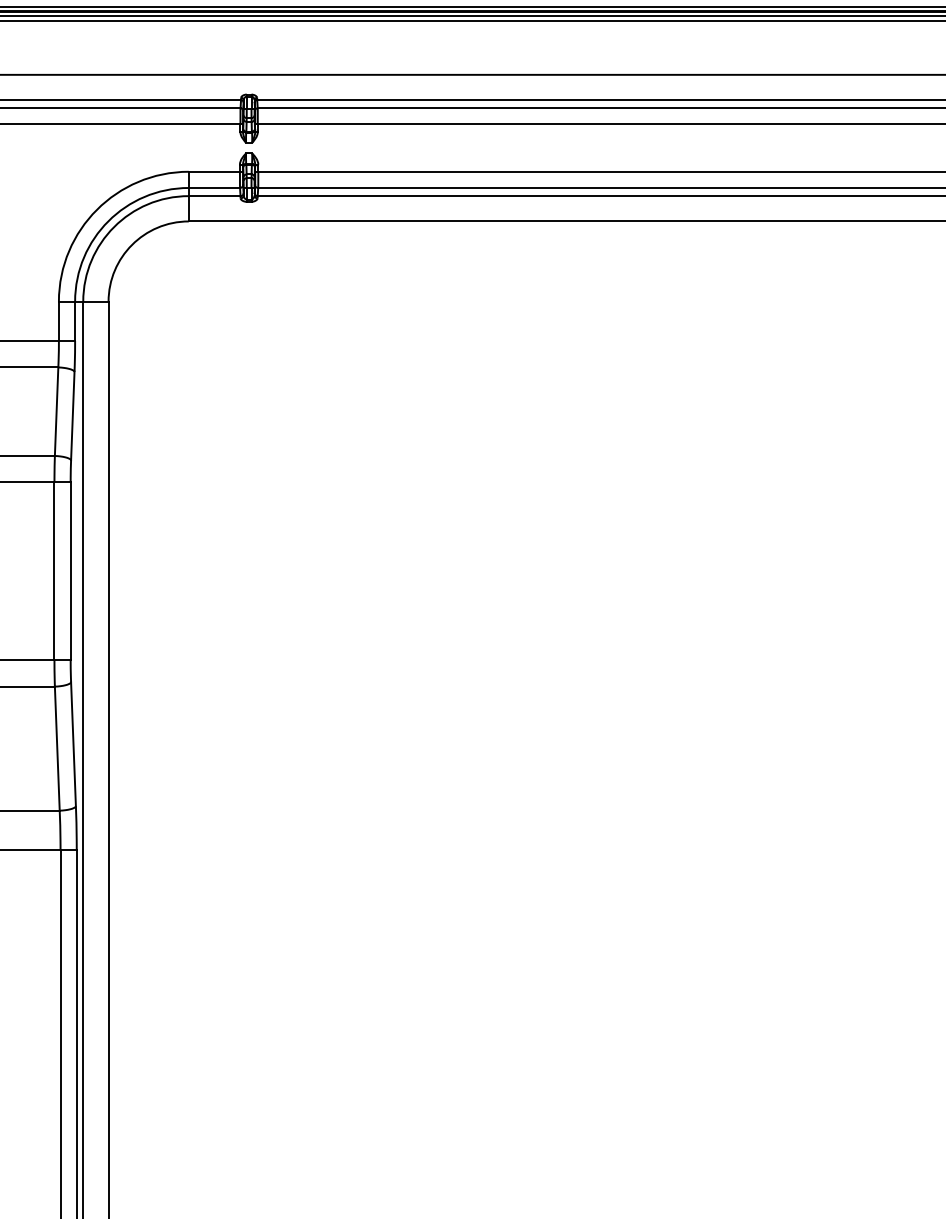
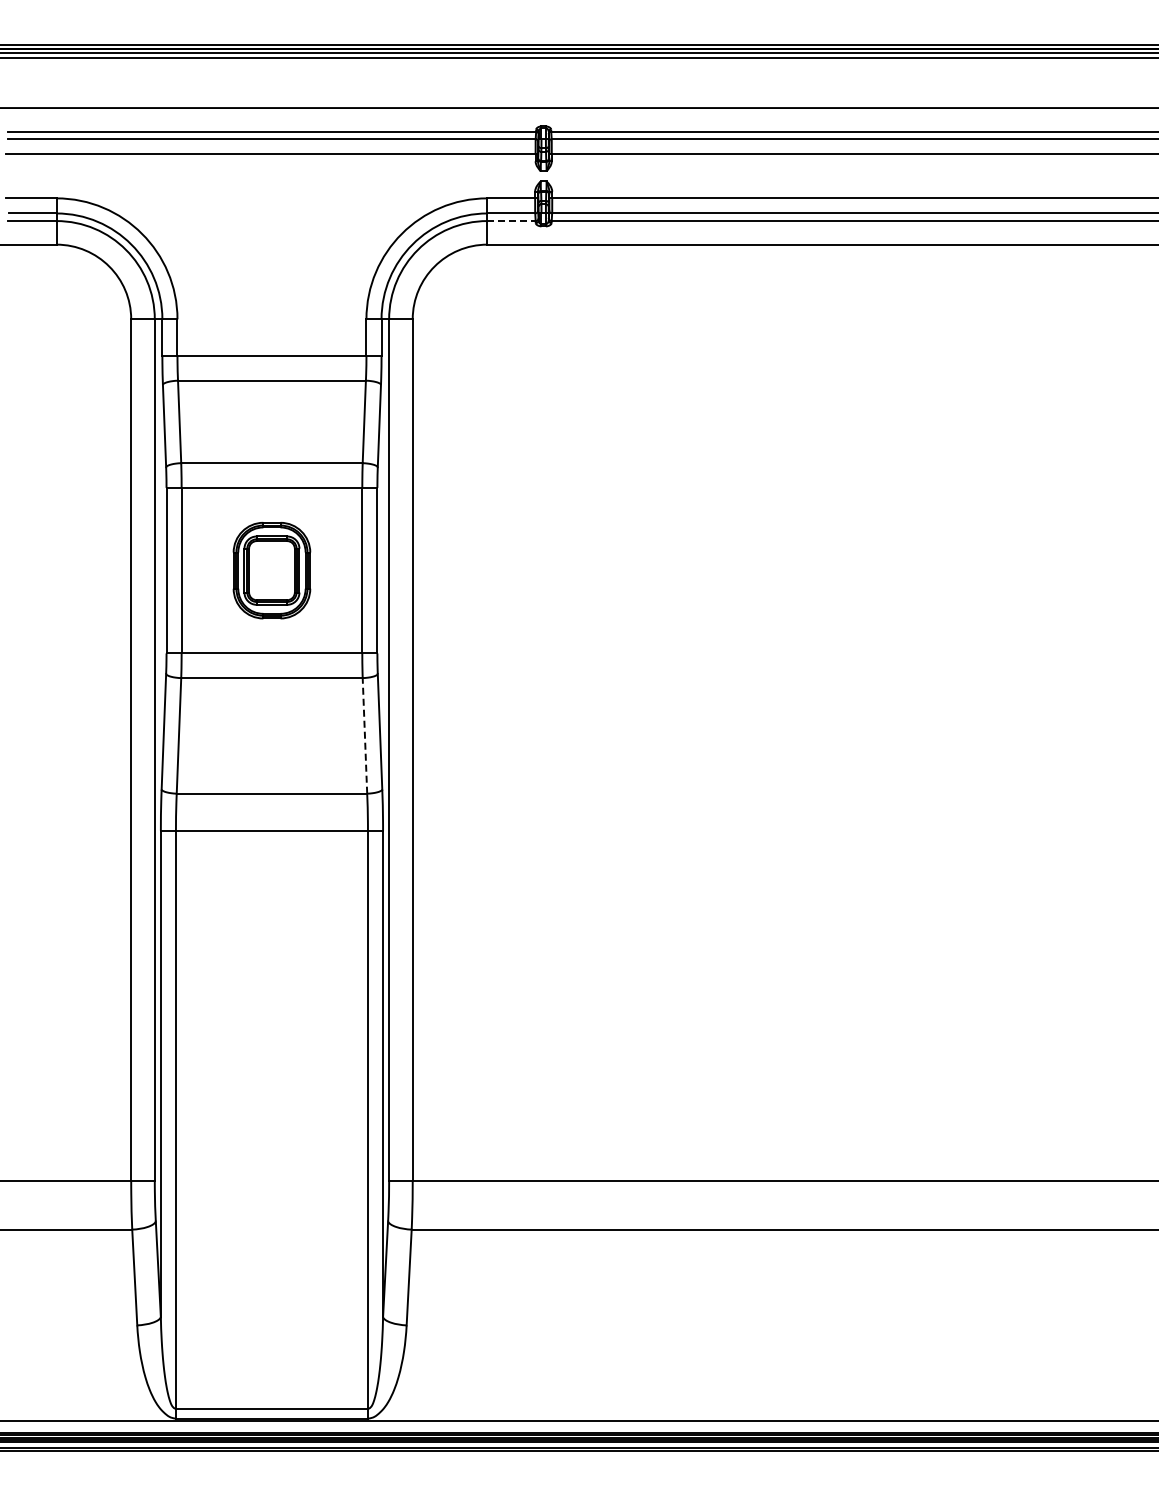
line: (215, 196) -> (512, 221), solid -> dashed
line: (56, 748) -> (364, 735), solid -> dashed

